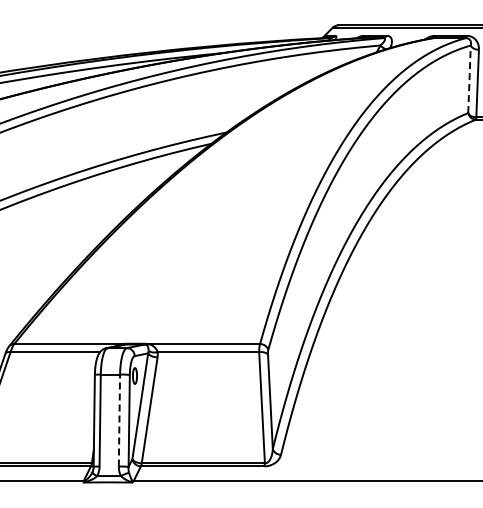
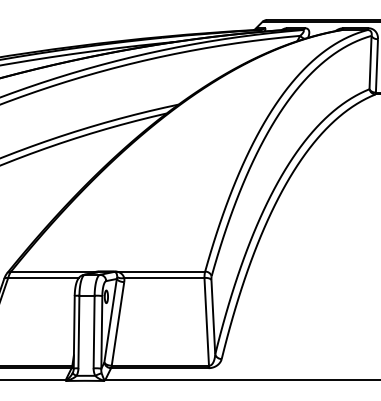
line: (469, 78) -> (370, 61), dashed -> solid
line: (119, 420) -> (94, 331), dashed -> solid

